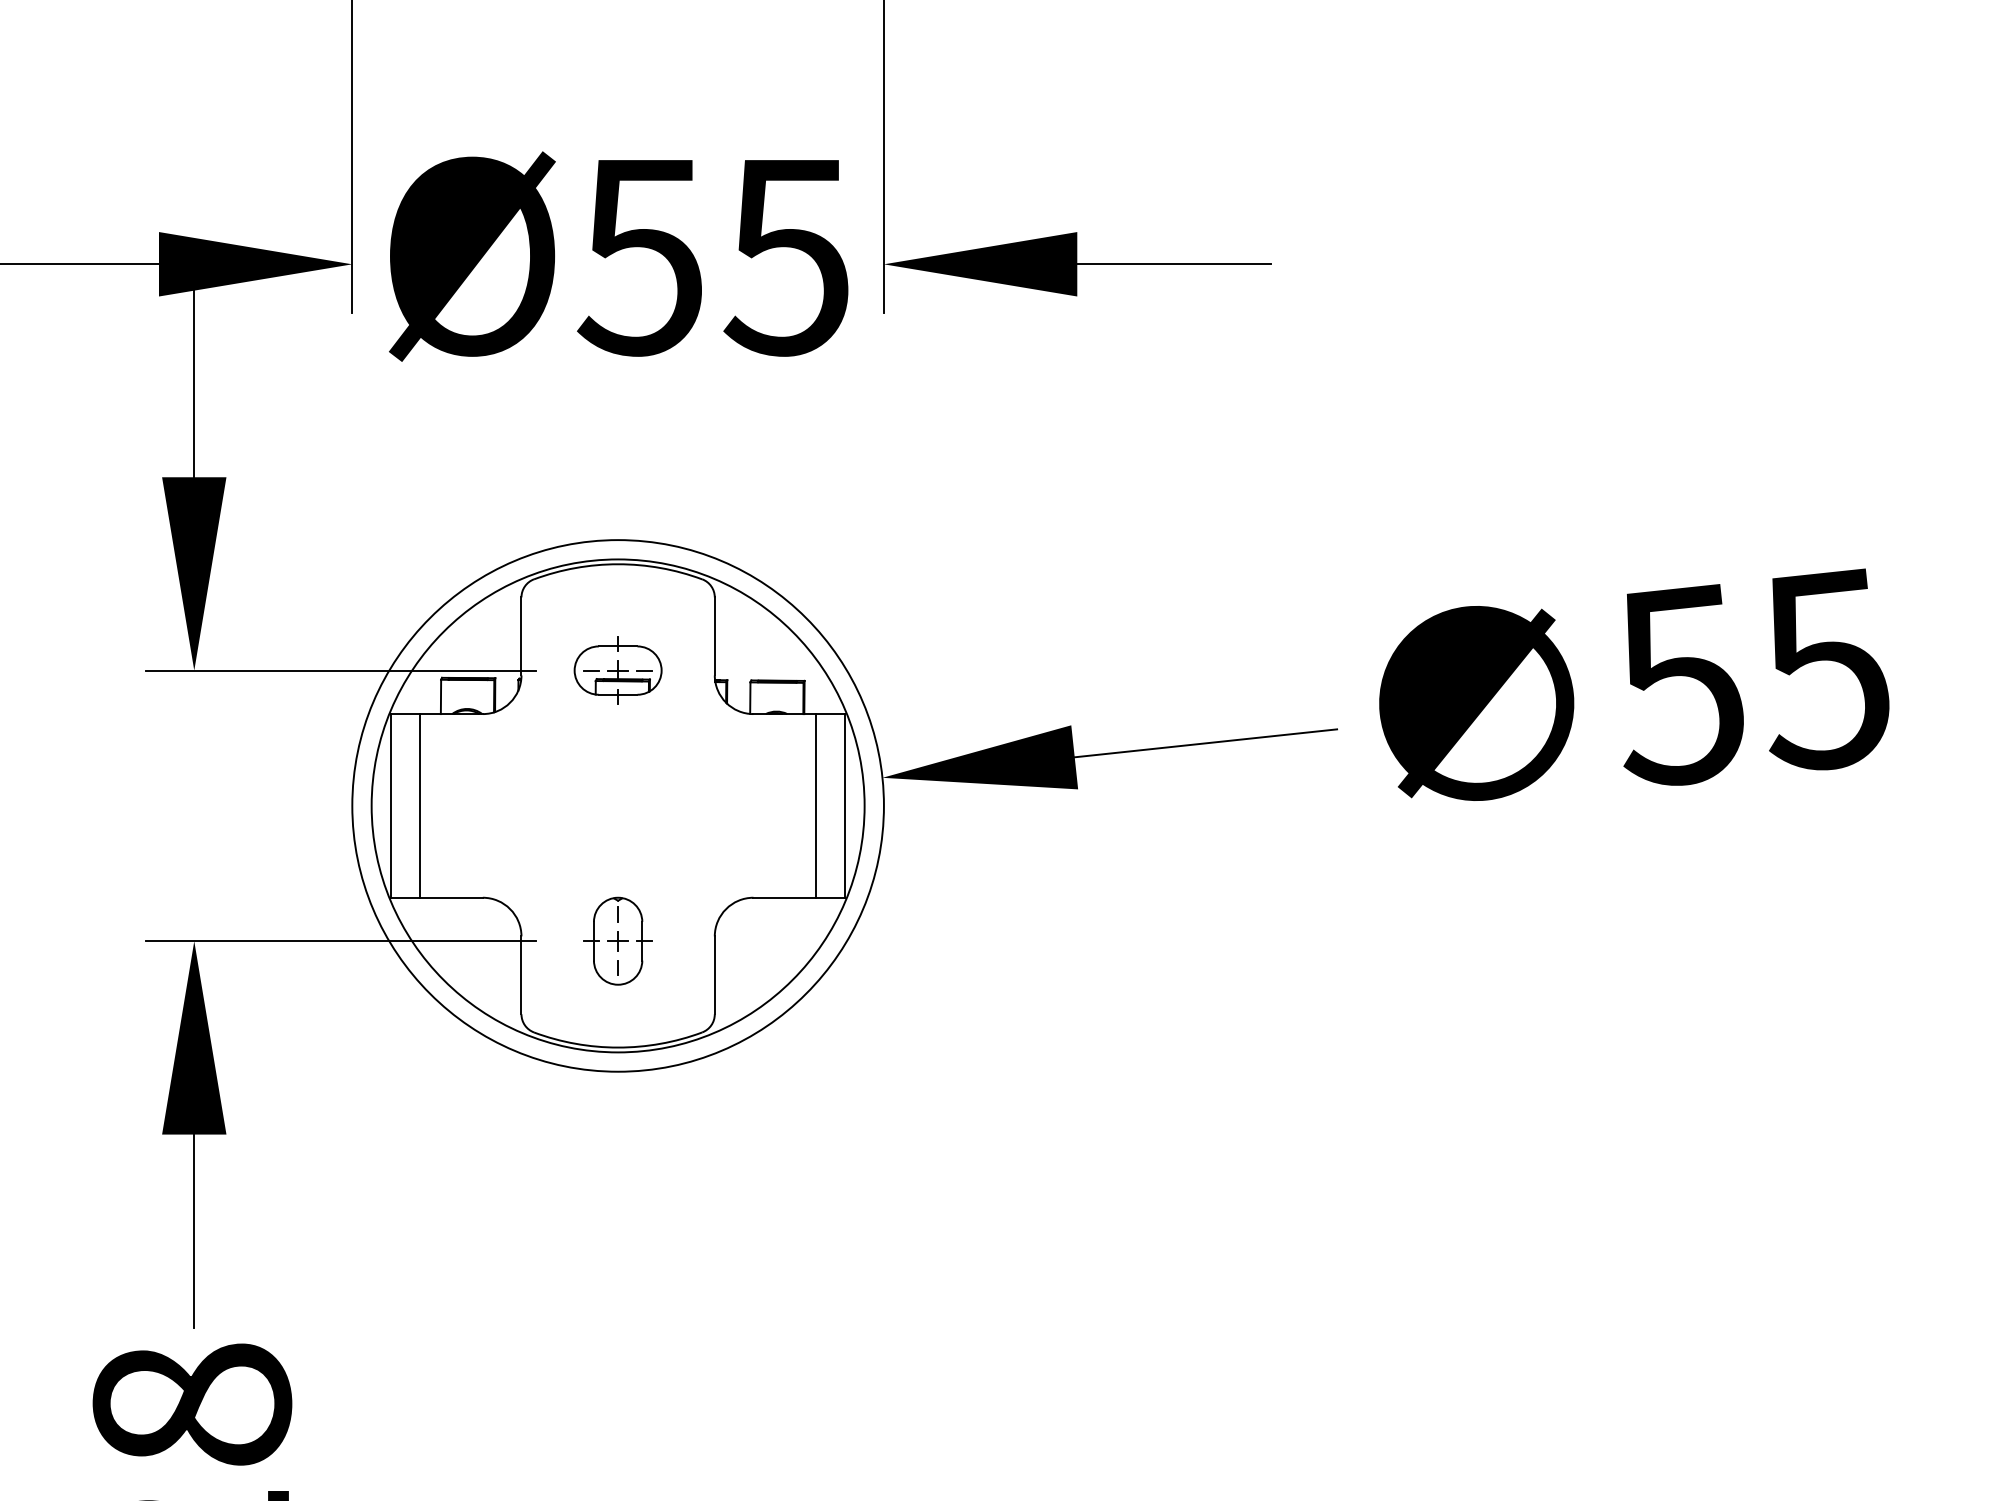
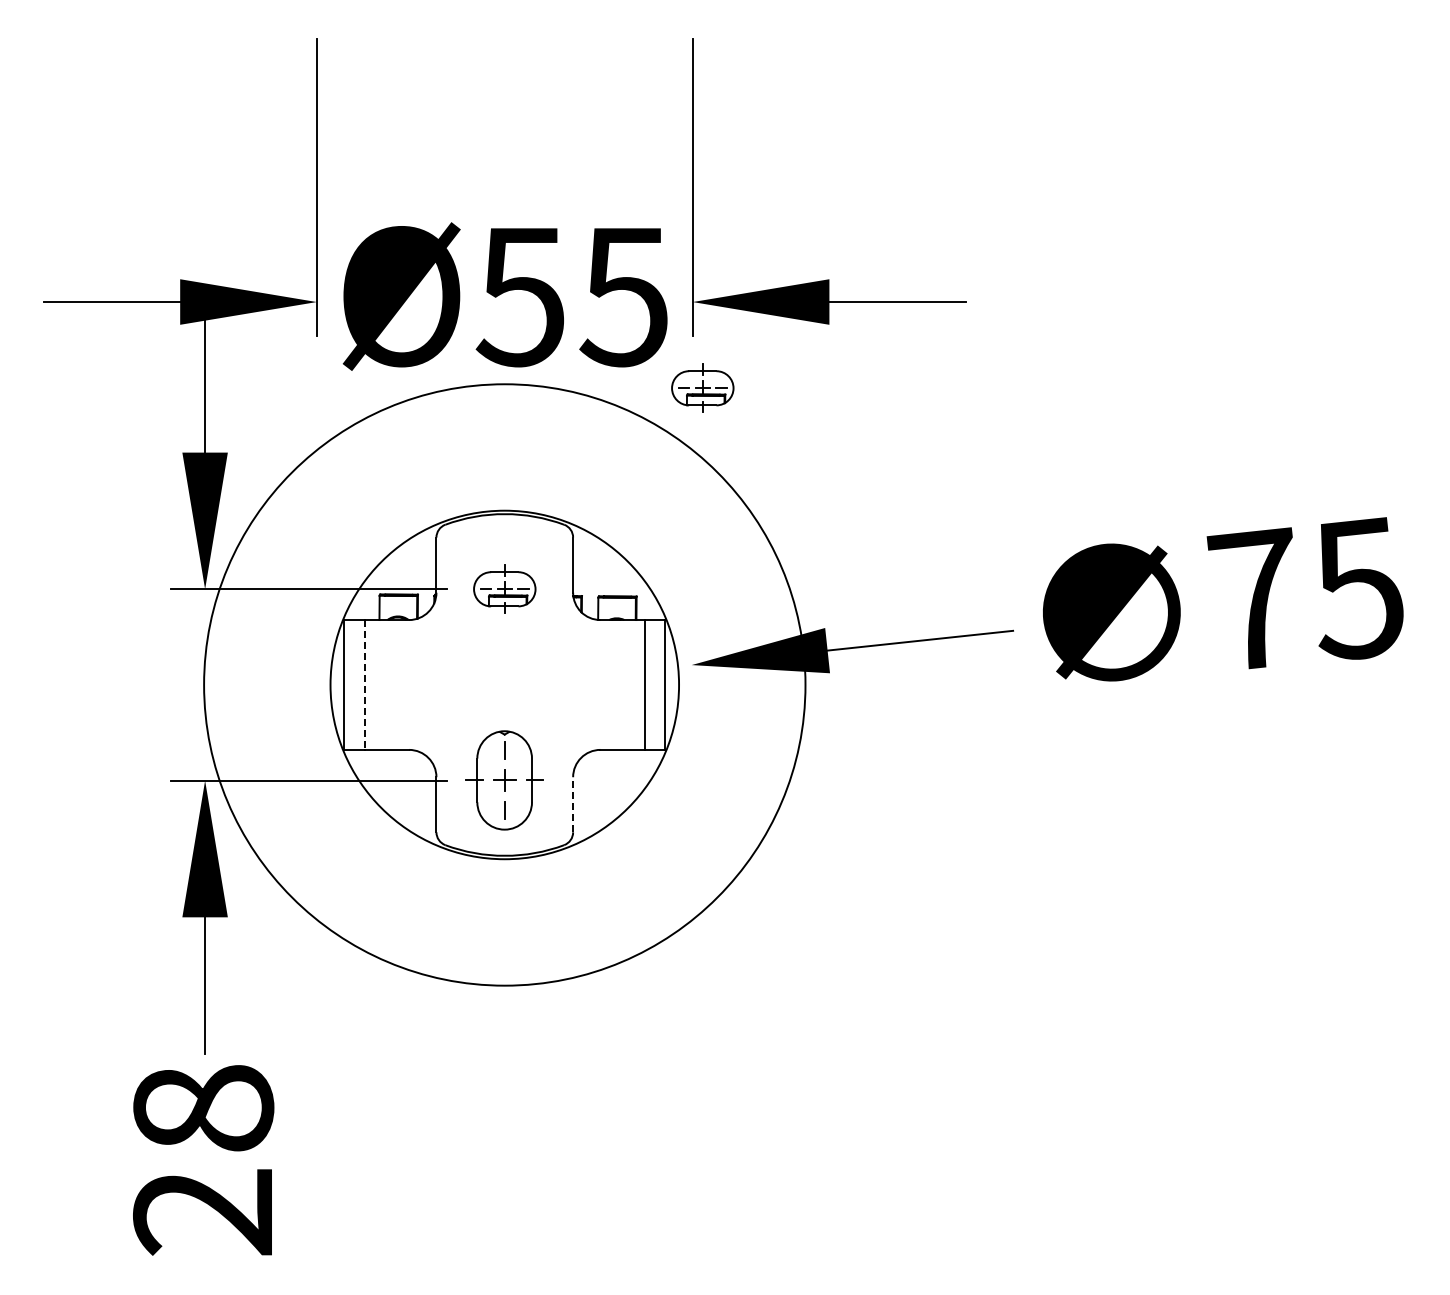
part: (897, 385) -> (702, 387), added
text: (1677, 683) -> (1253, 598), 55 -> 75
line: (419, 805) -> (364, 684), solid -> dashed
circle: (617, 805) -> (504, 684), size x1.6
part: (617, 941) -> (504, 780), size x1.6
line: (715, 974) -> (573, 804), solid -> dashed

